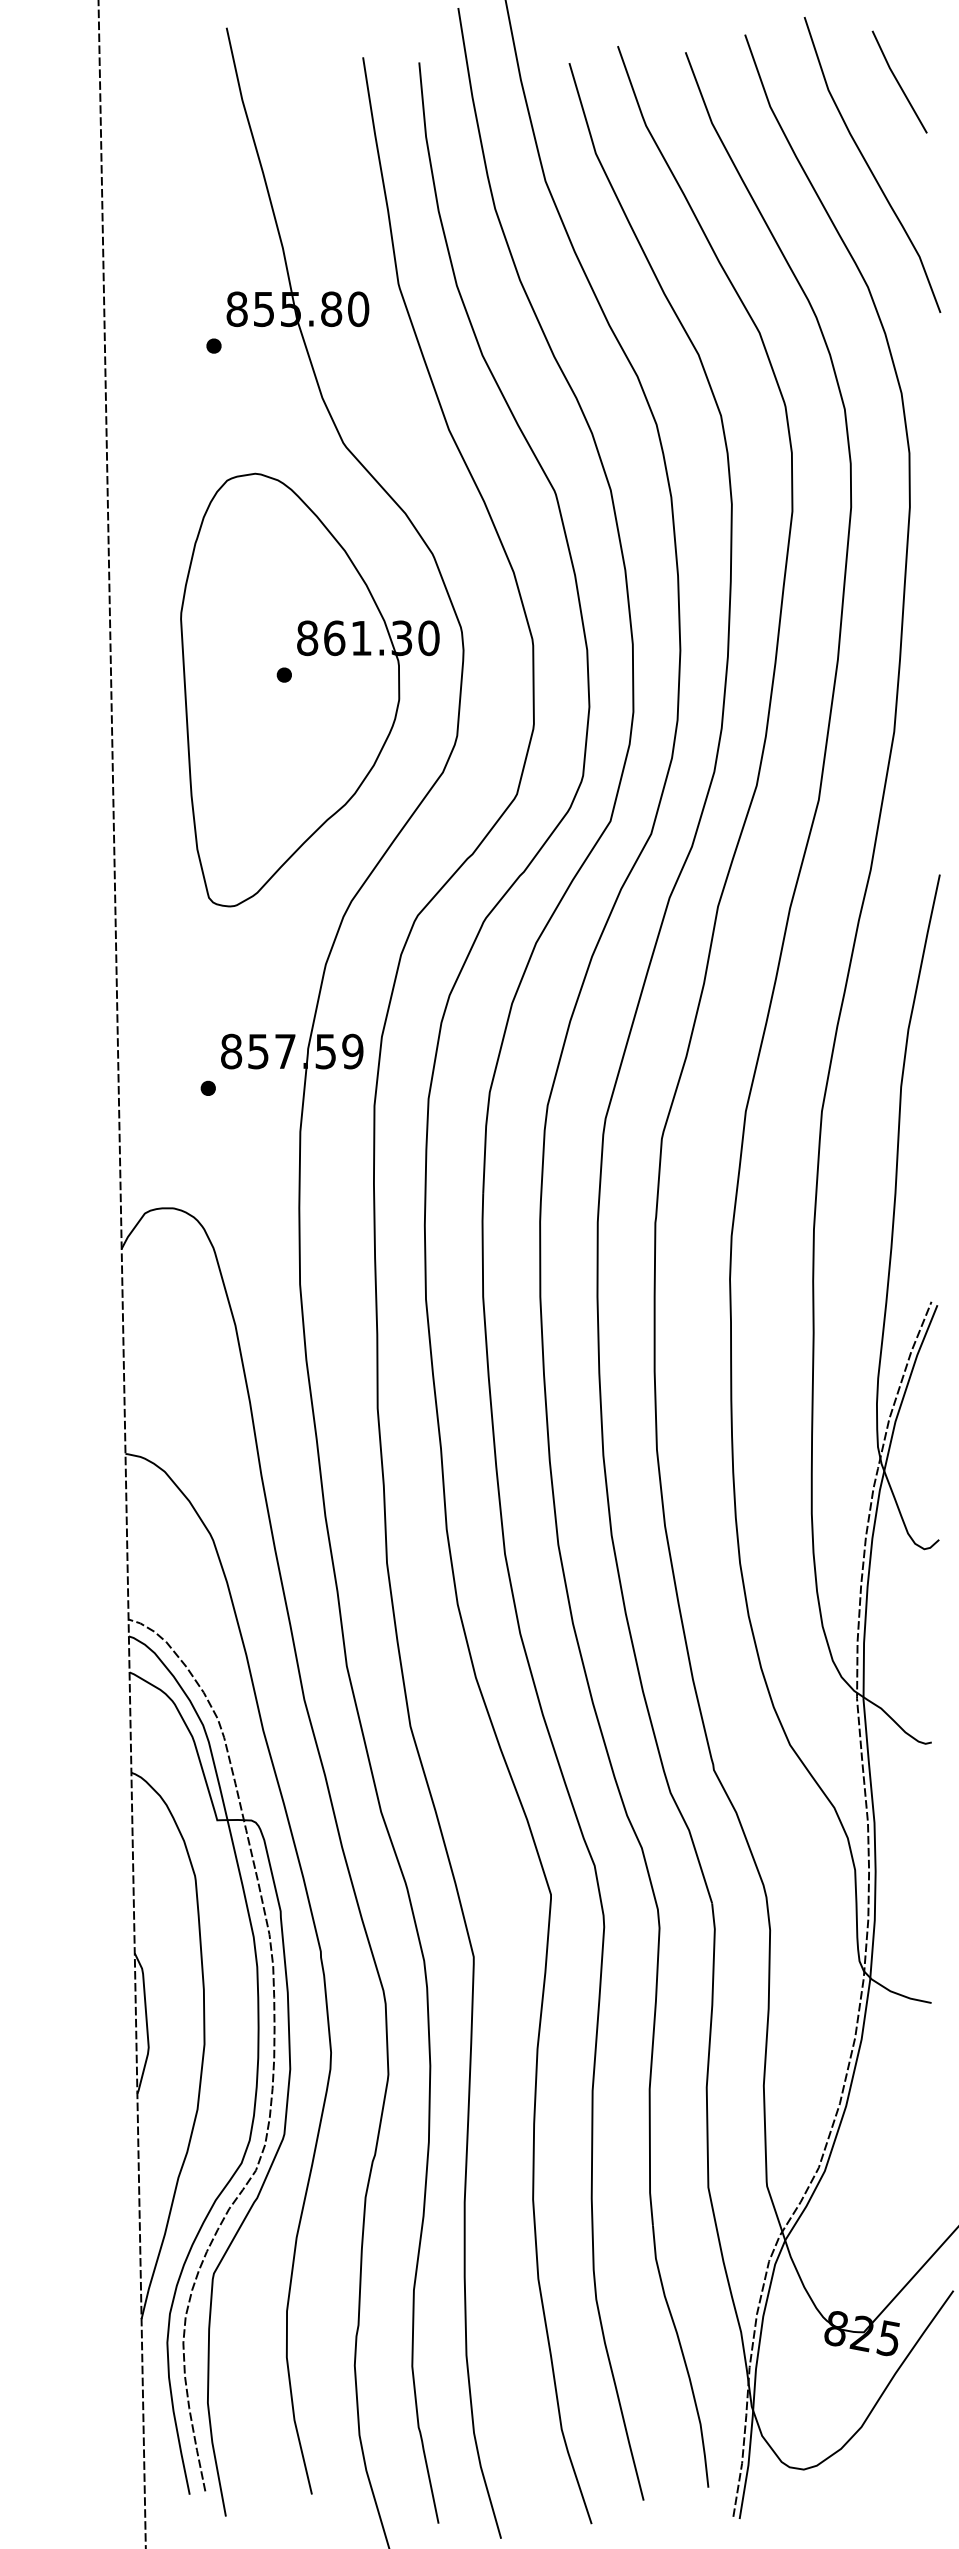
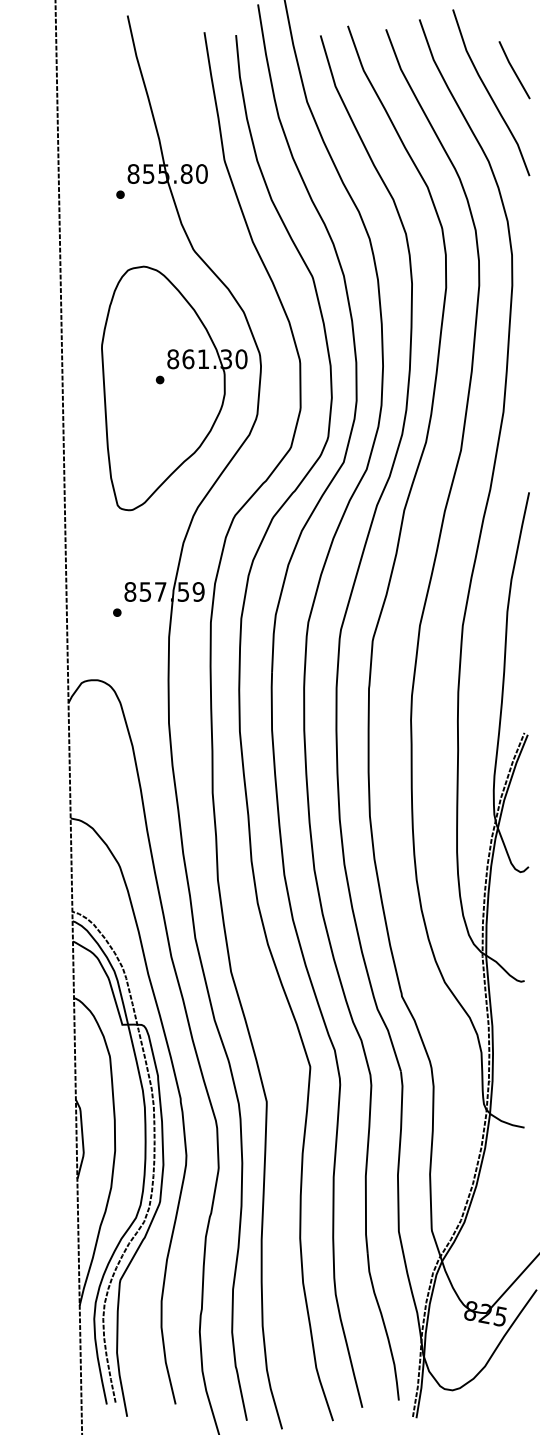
line: (899, 82) -> (514, 70), moved

